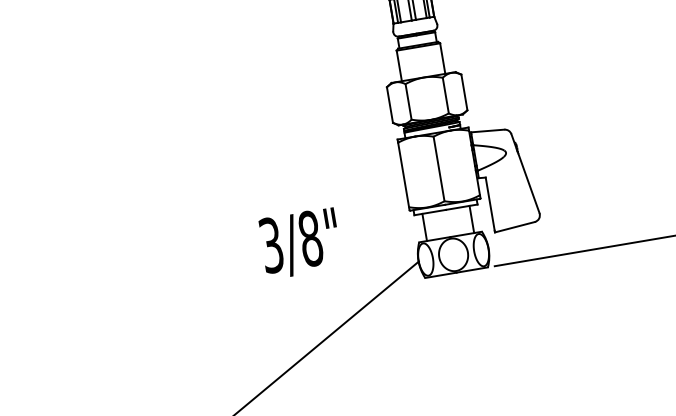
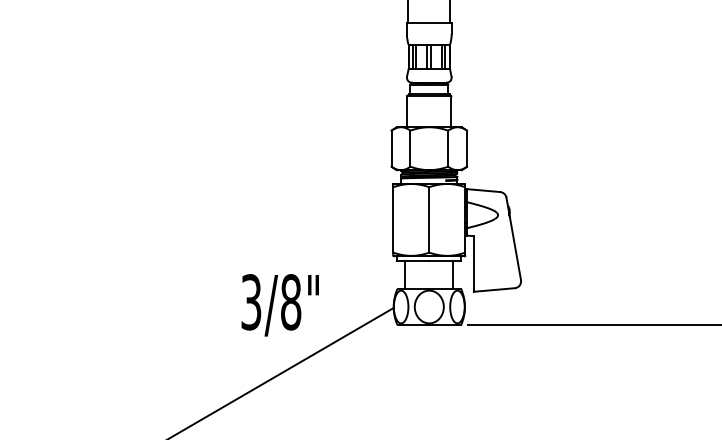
text: (299, 243) -> (279, 305), moved

